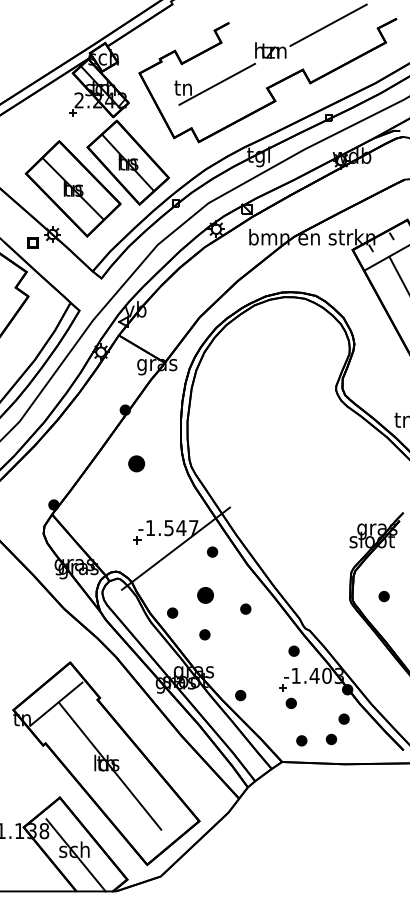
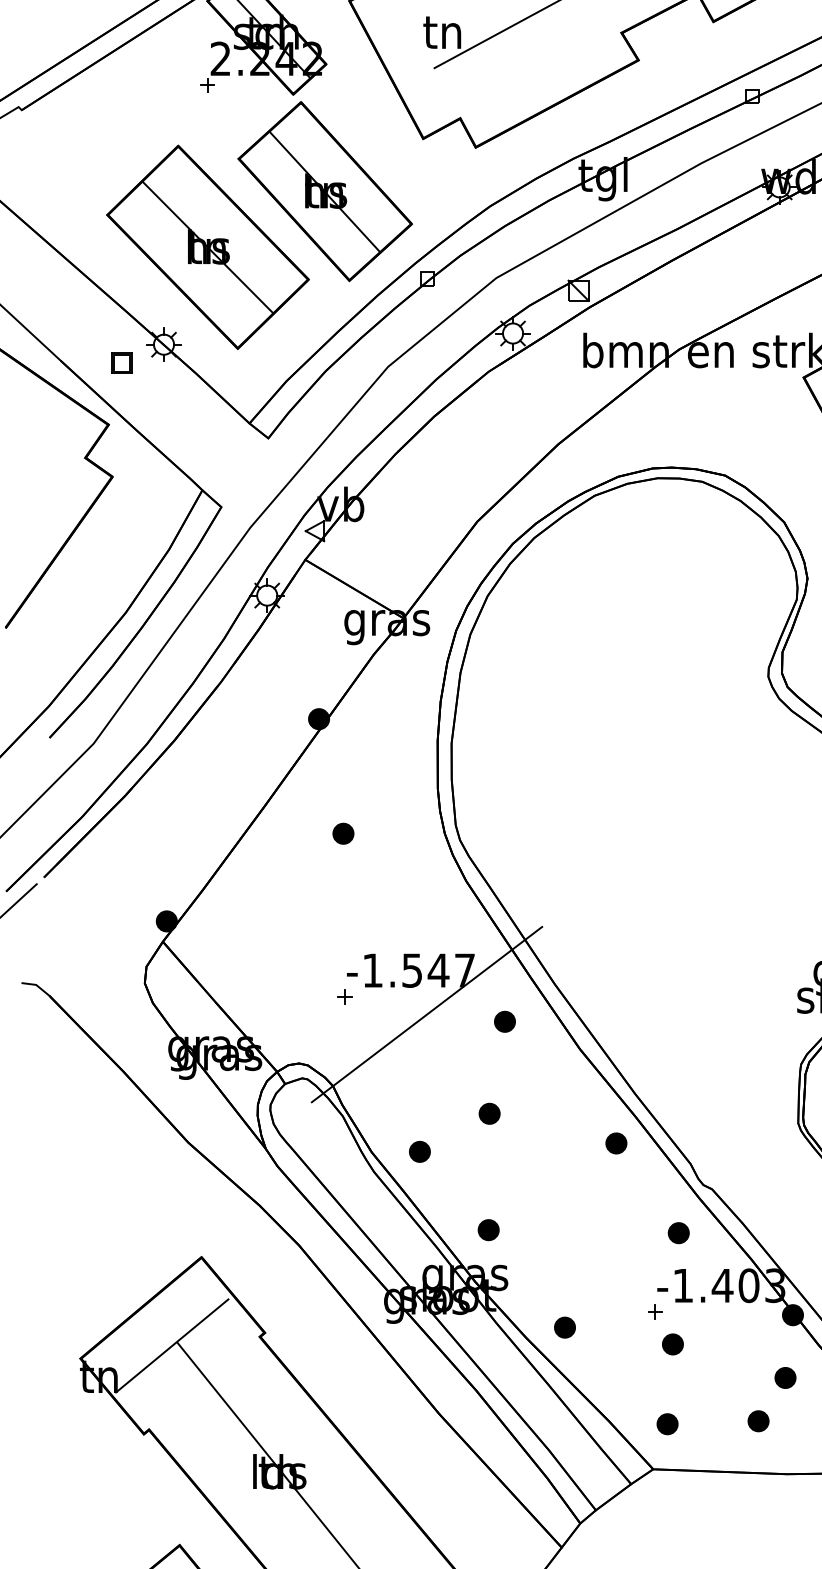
part: (136, 463) -> (342, 832), size x0.62
part: (204, 594) -> (487, 1112), size x0.62
part: (245, 608) -> (615, 1142), moved
part: (204, 634) -> (487, 1229), moved
part: (301, 740) -> (666, 1423), moved

